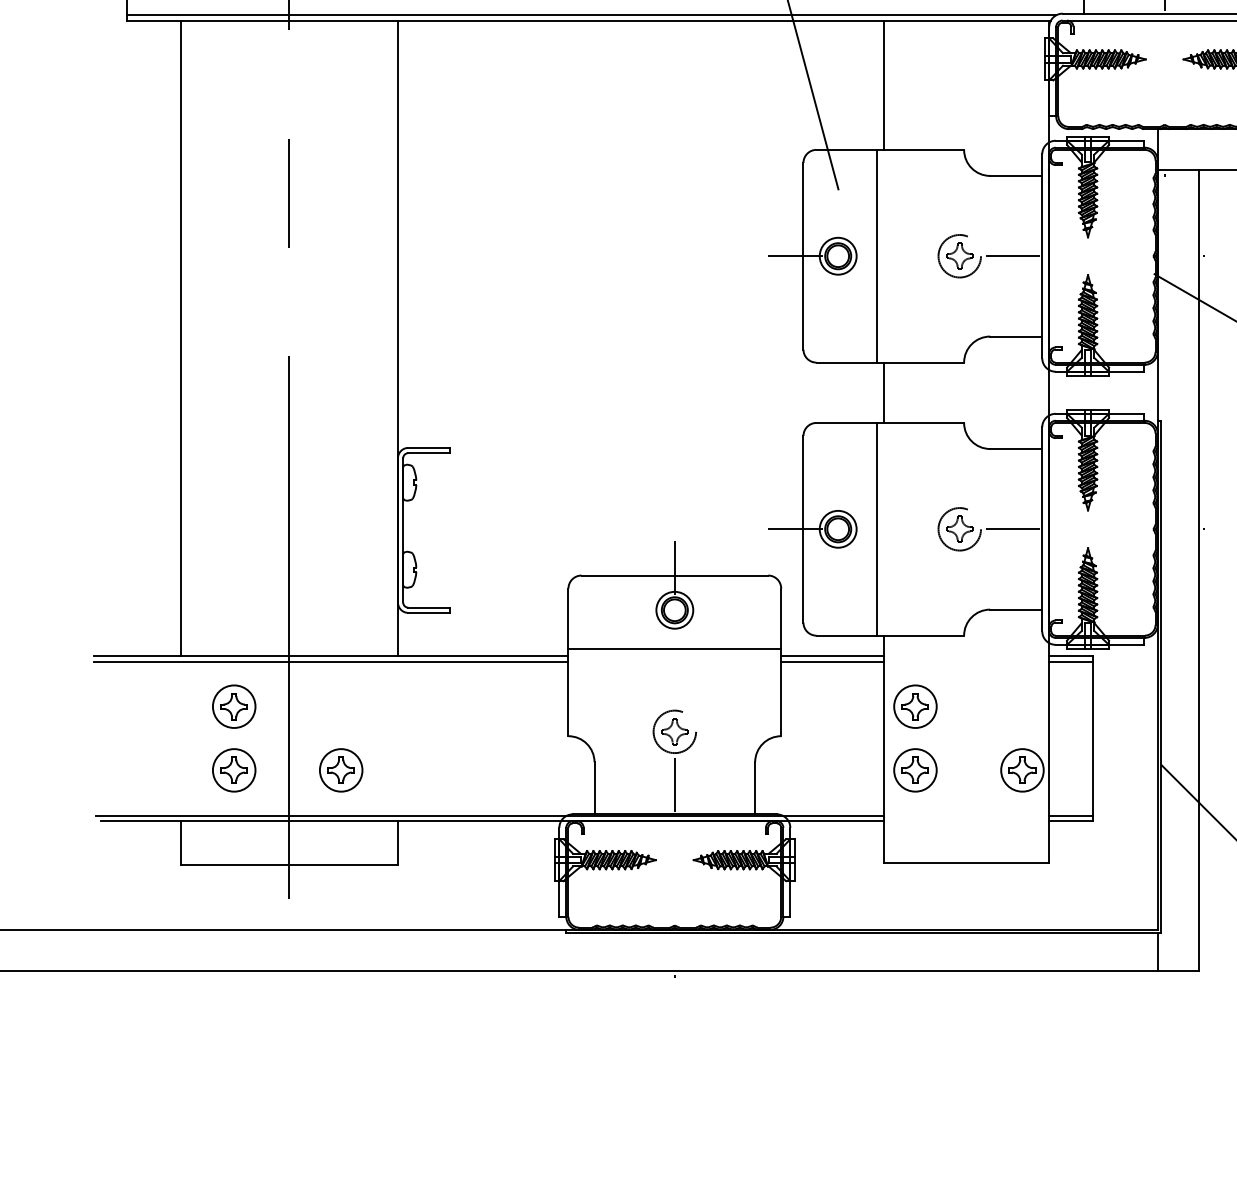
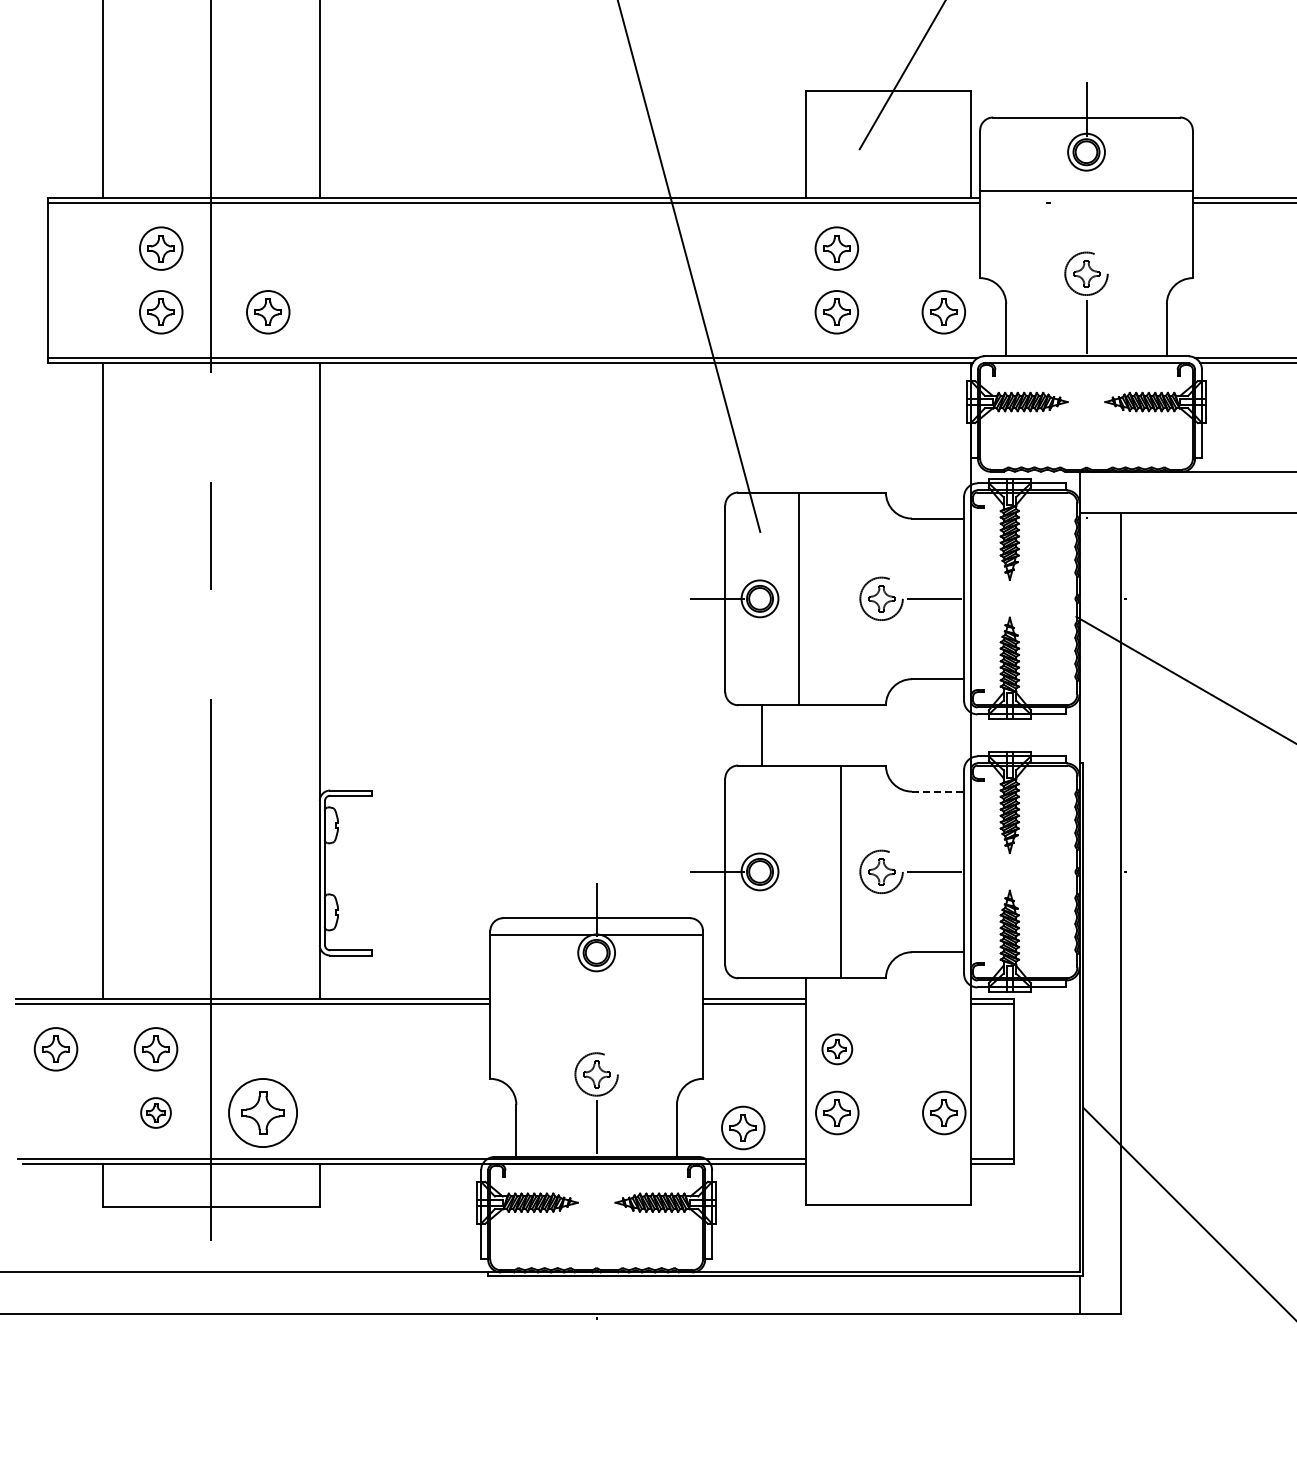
line: (884, 84) -> (806, 427), removed
line: (884, 392) -> (762, 735), moved
line: (1016, 448) -> (938, 791), solid -> dashed
line: (877, 528) -> (841, 871), moved
line: (674, 648) -> (596, 934), moved
part: (133, 706) -> (55, 1049), added
part: (915, 706) -> (837, 1049), size x0.7
part: (233, 769) -> (155, 1112), size x0.7
part: (340, 769) -> (262, 1112), size x1.6
part: (821, 784) -> (743, 1127), added

